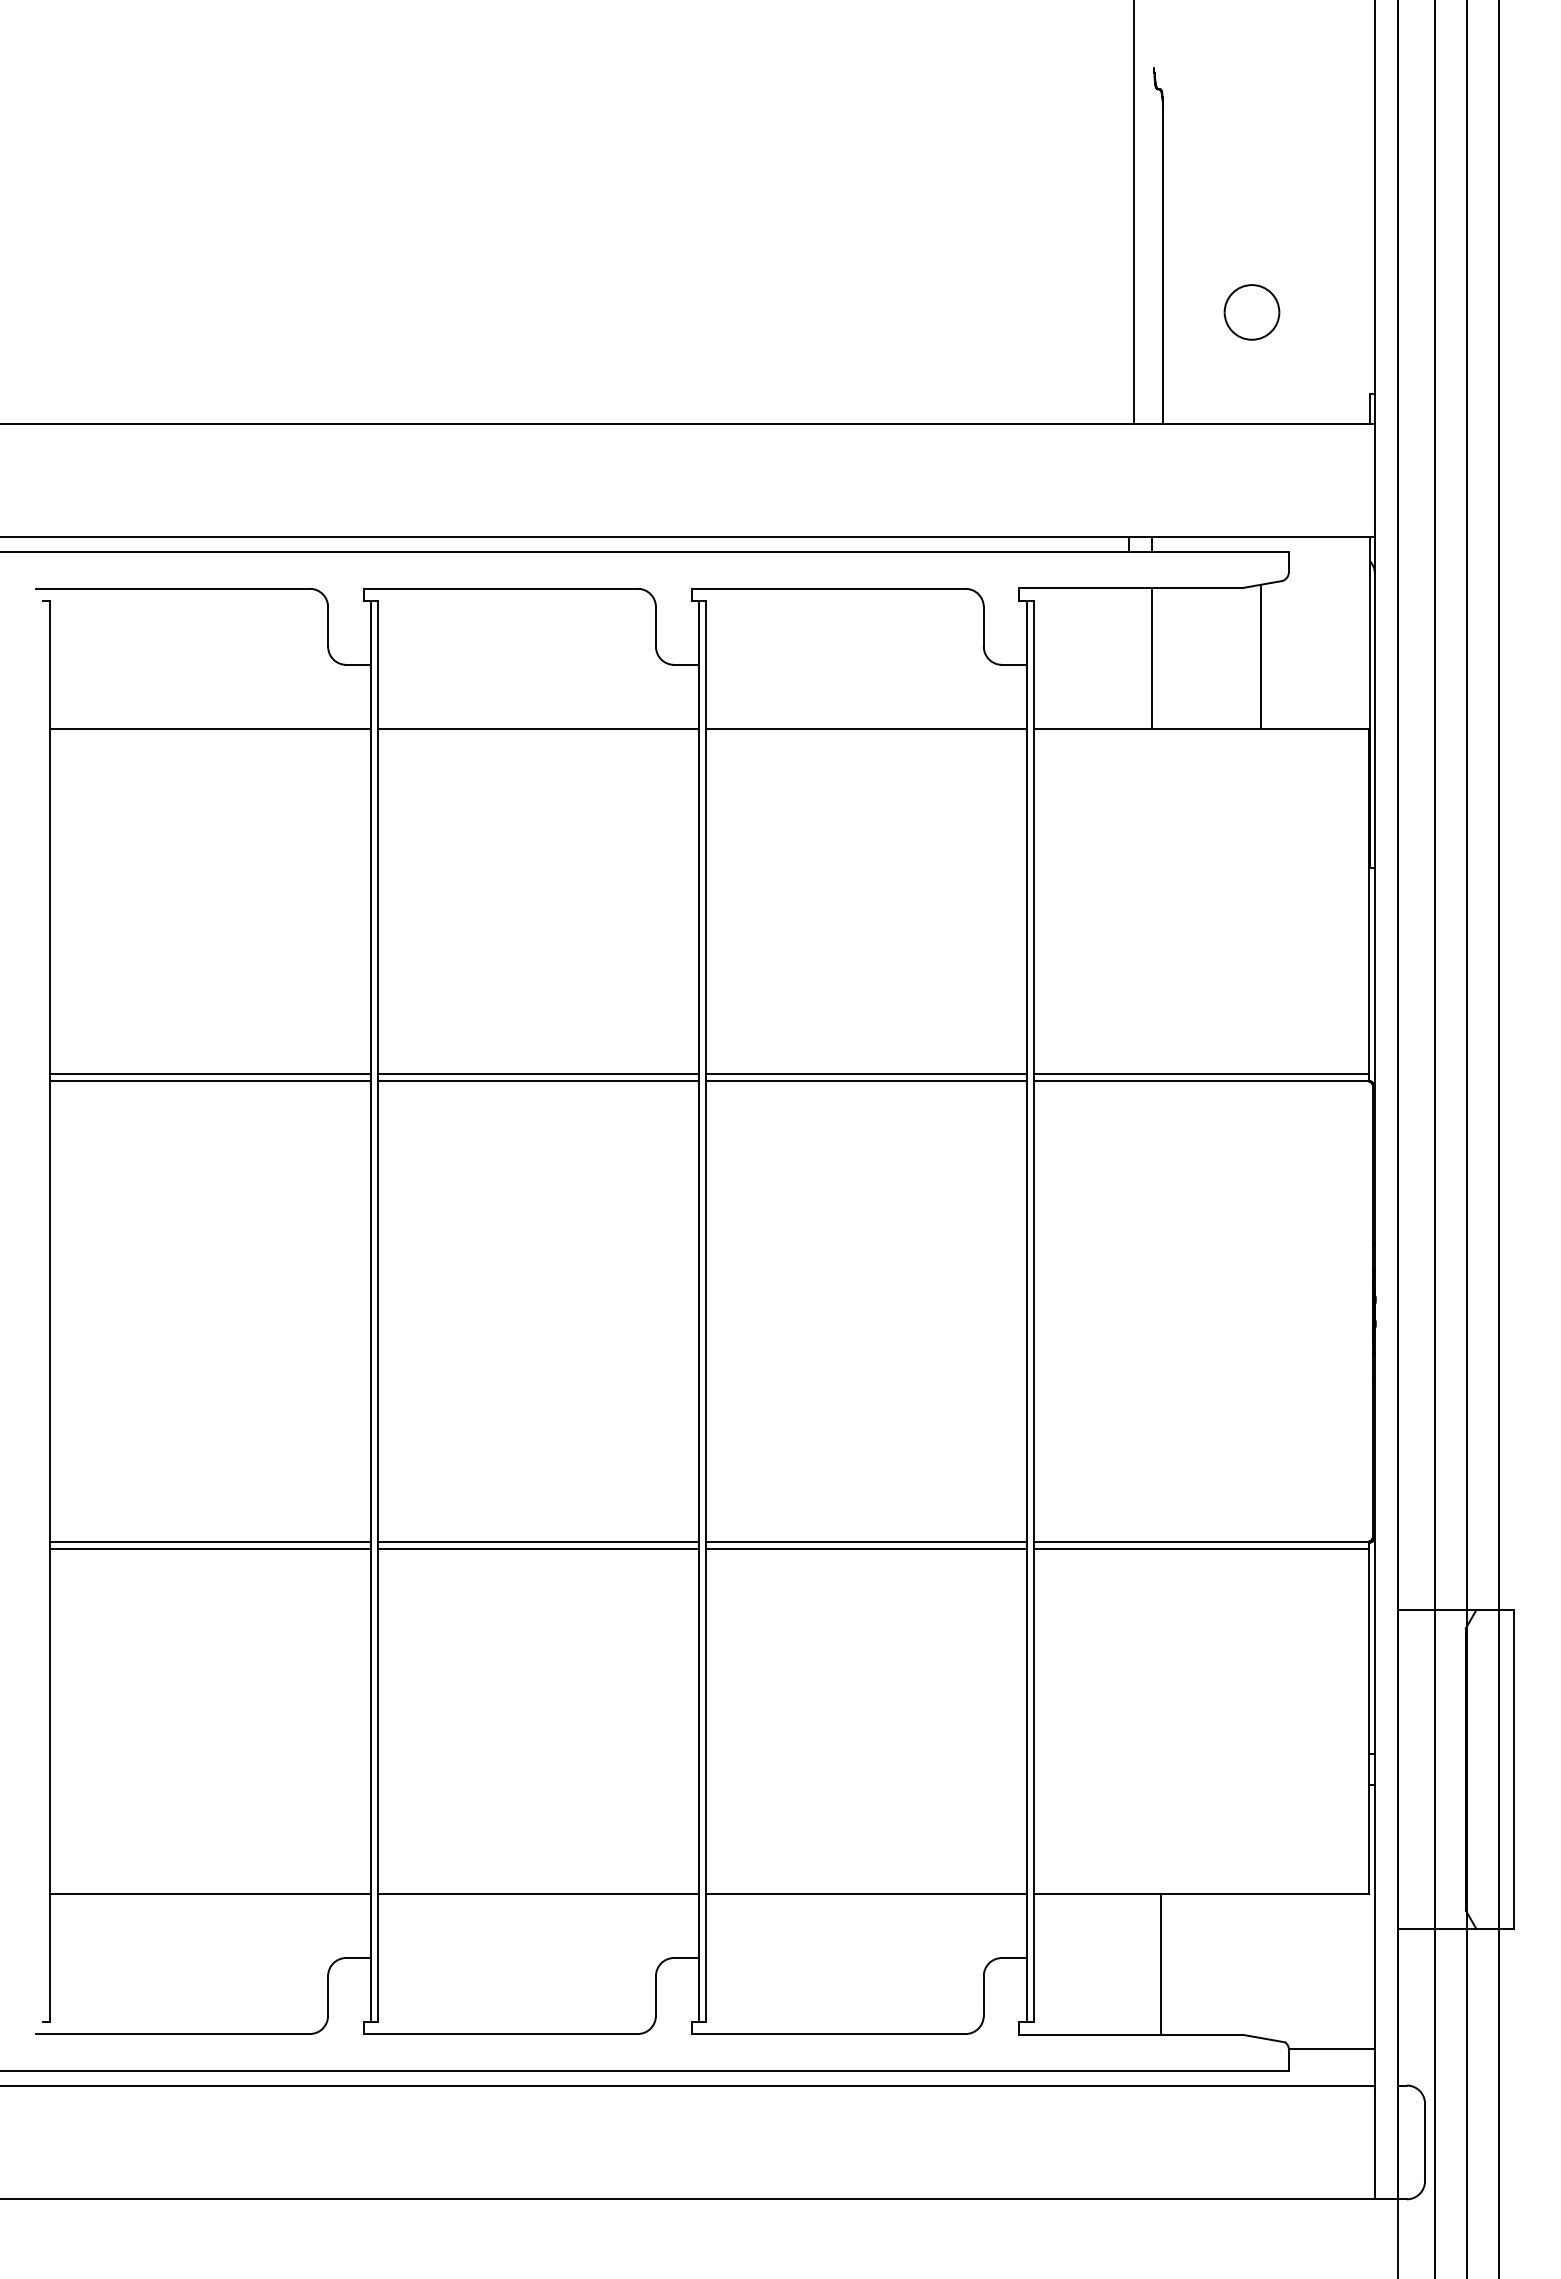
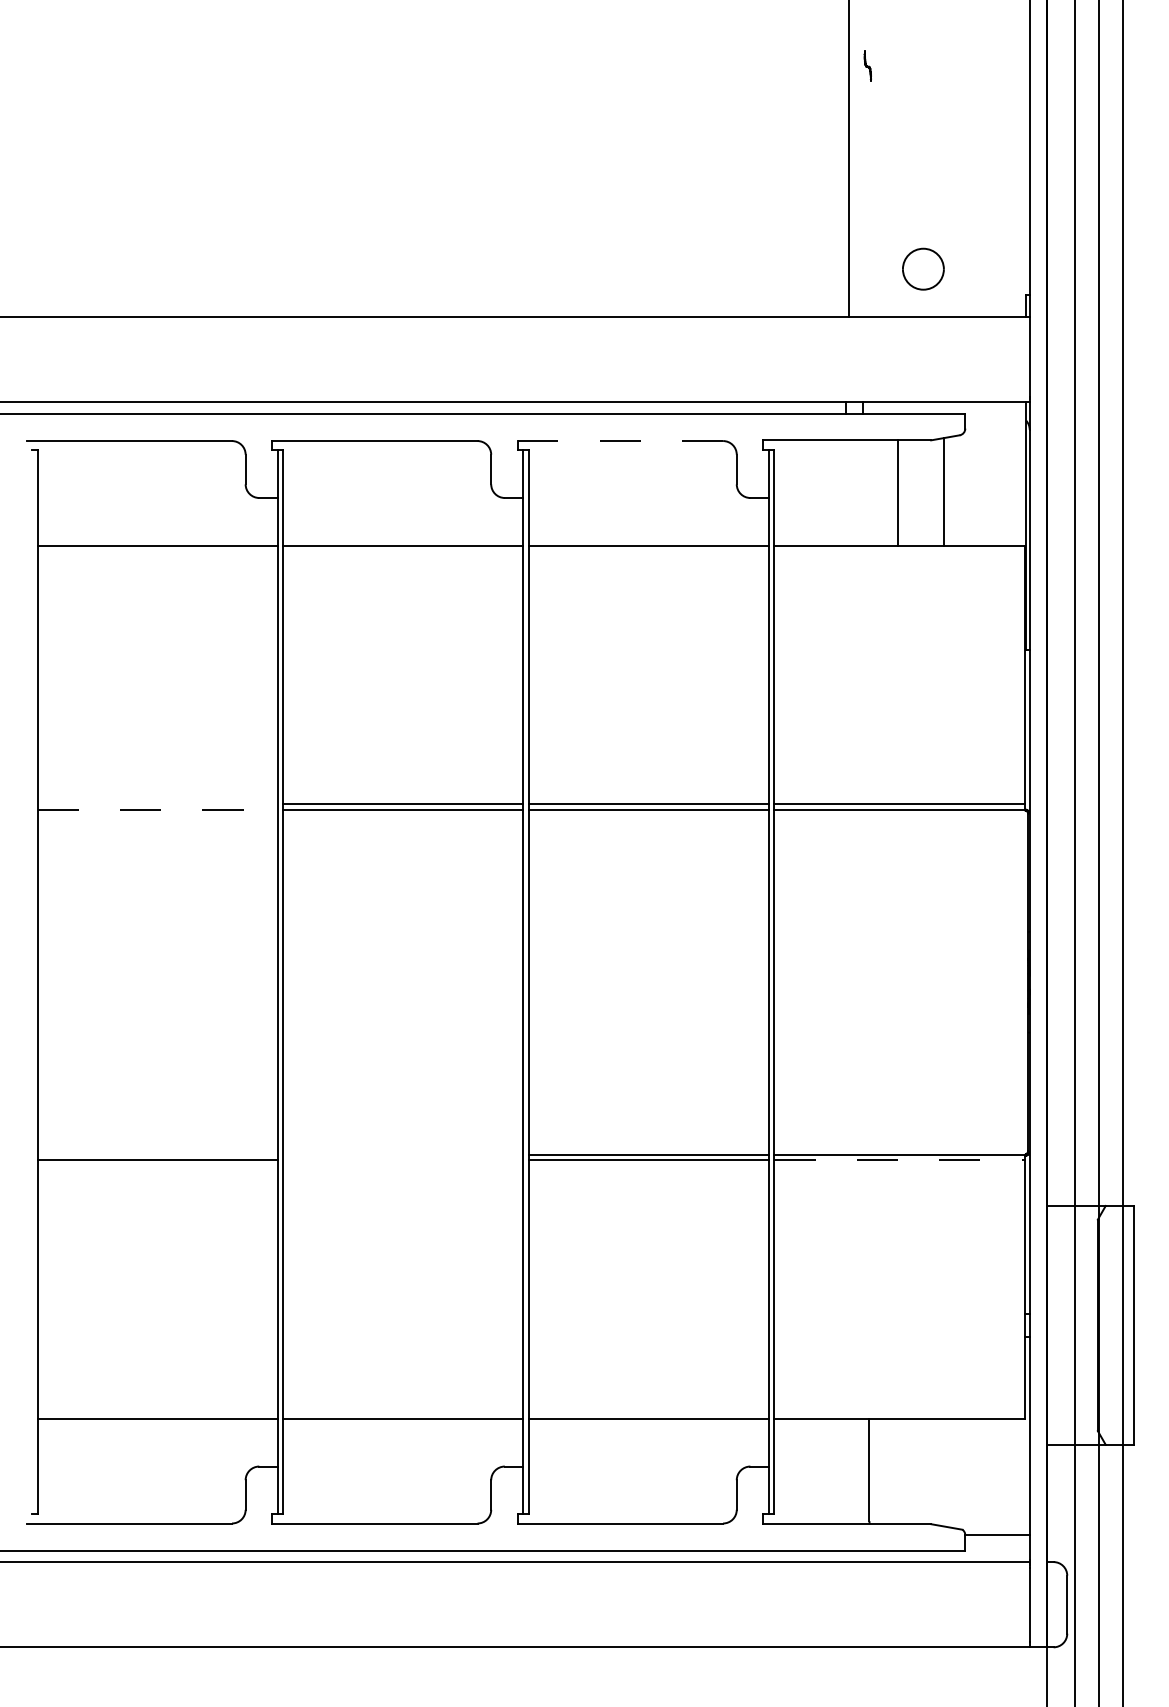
line: (1162, 265) -> (870, 198), removed
part: (1251, 312) -> (923, 269), moved
line: (828, 588) -> (620, 440), solid -> dashed
line: (1151, 657) -> (897, 492), moved
line: (210, 1073) -> (157, 804), removed
line: (211, 1081) -> (158, 810), solid -> dashed
line: (210, 1541) -> (157, 1154), removed
line: (538, 1541) -> (403, 1154), removed
line: (538, 1549) -> (403, 1160), removed
line: (1201, 1549) -> (899, 1160), solid -> dashed

